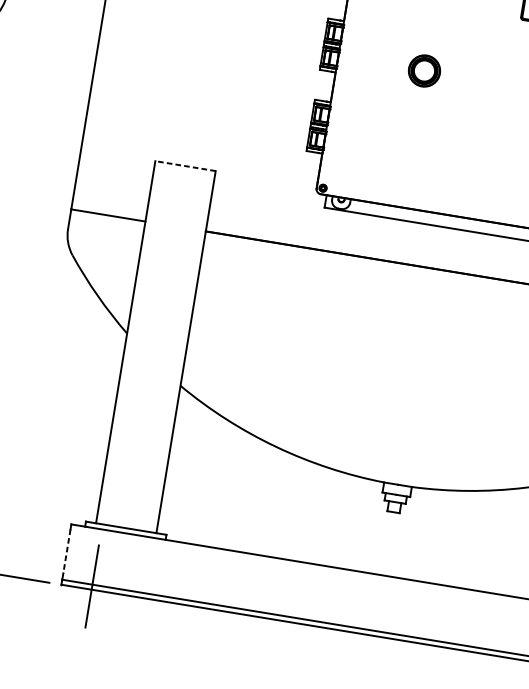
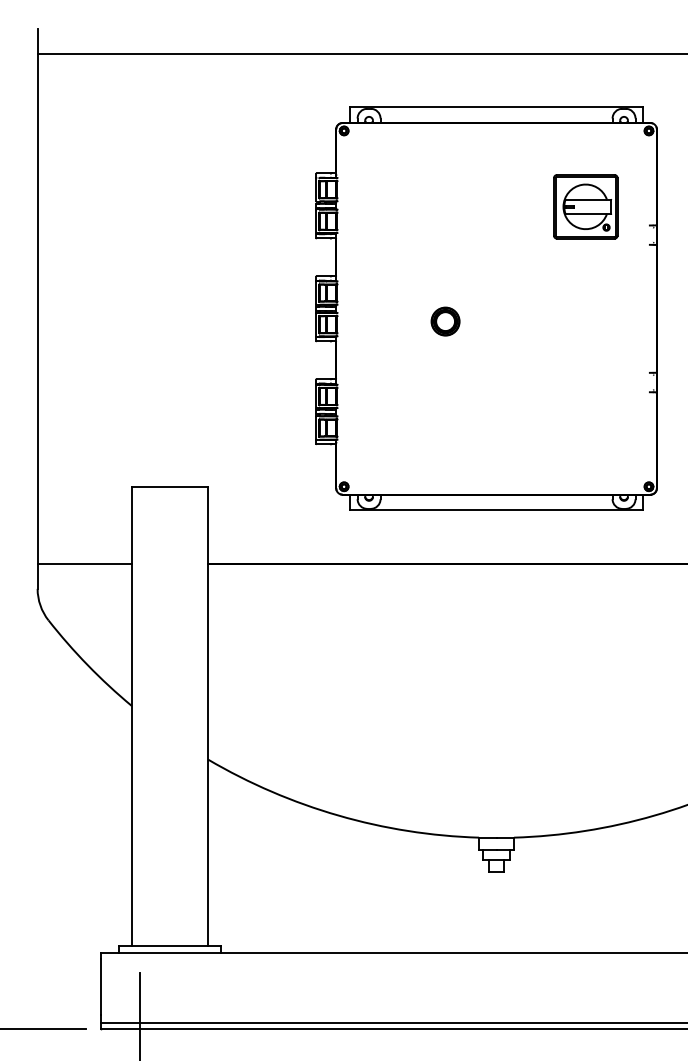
part: (424, 70) -> (445, 321), size x0.71
line: (185, 166) -> (169, 487), dashed -> solid
line: (67, 551) -> (101, 986), dashed -> solid

